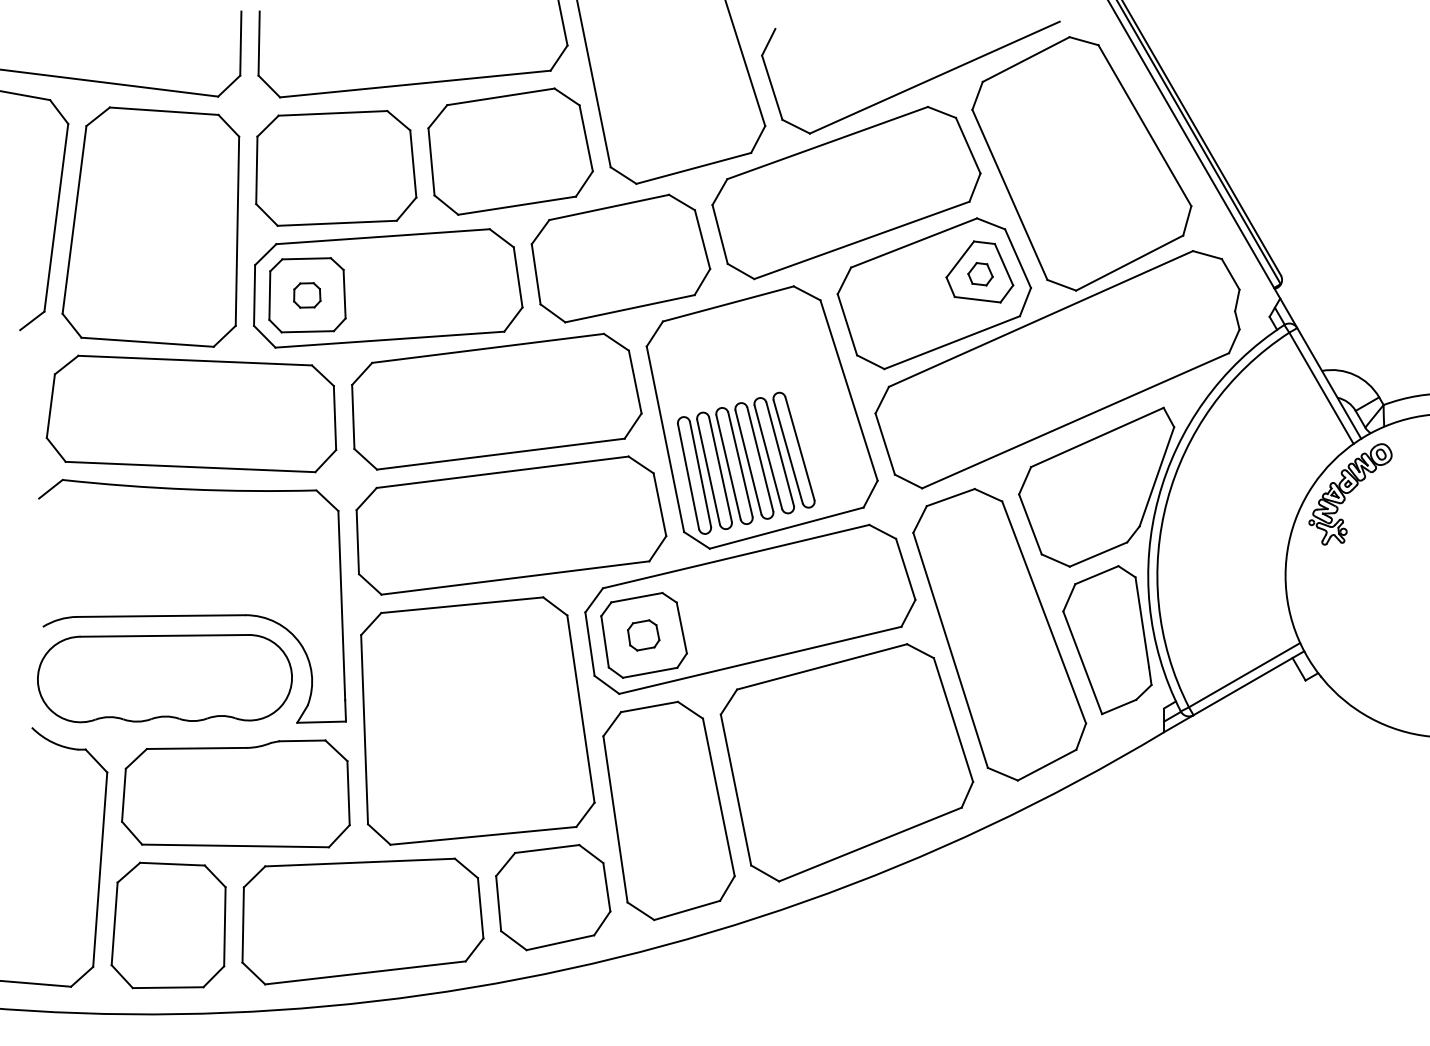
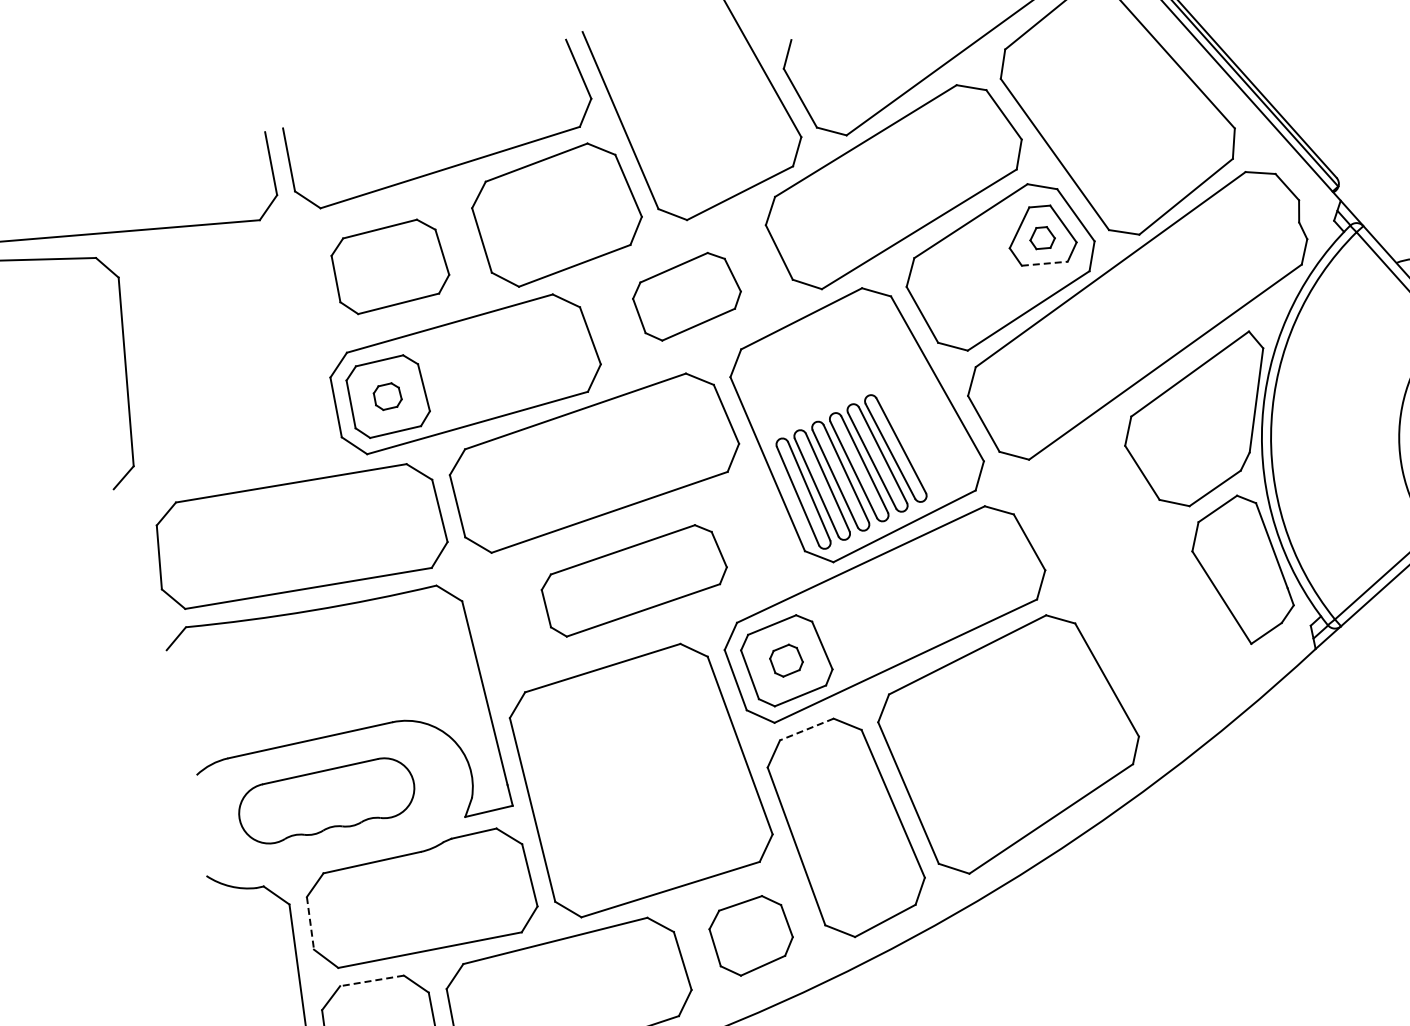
part: (336, 168) -> (390, 266), size x0.7
part: (150, 226) -> (220, 361), removed
part: (620, 258) -> (686, 296), size x0.6
line: (978, 299) -> (1045, 263), solid -> dashed
part: (511, 525) -> (634, 580), size x0.6
part: (999, 634) -> (1134, 586), removed
part: (164, 678) -> (326, 800), size x0.7
line: (649, 707) -> (806, 729), solid -> dashed
line: (123, 795) -> (310, 923), solid -> dashed
line: (171, 864) -> (371, 981), solid -> dashed
part: (553, 897) -> (751, 935), size x0.7

